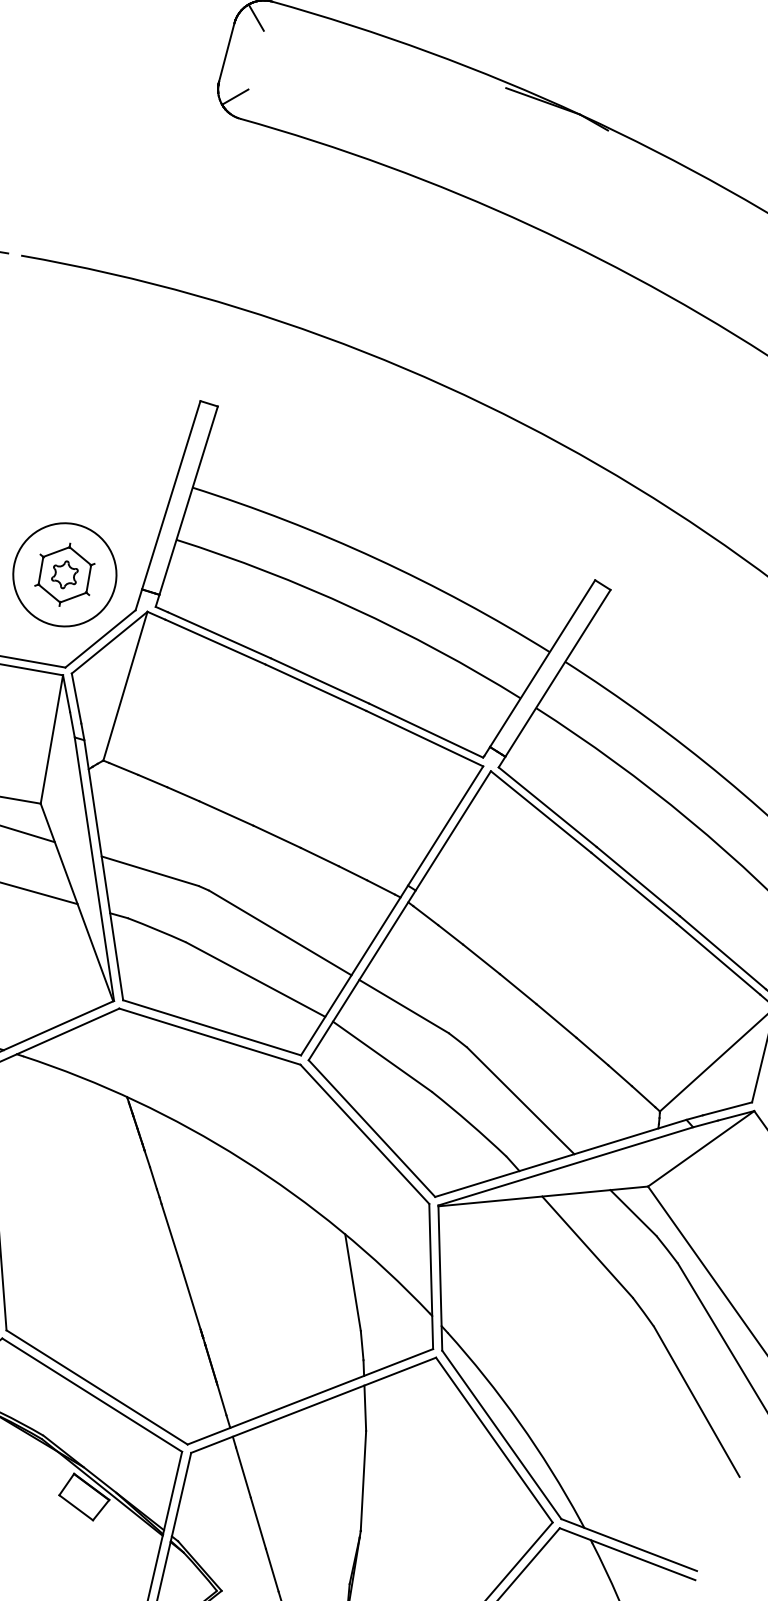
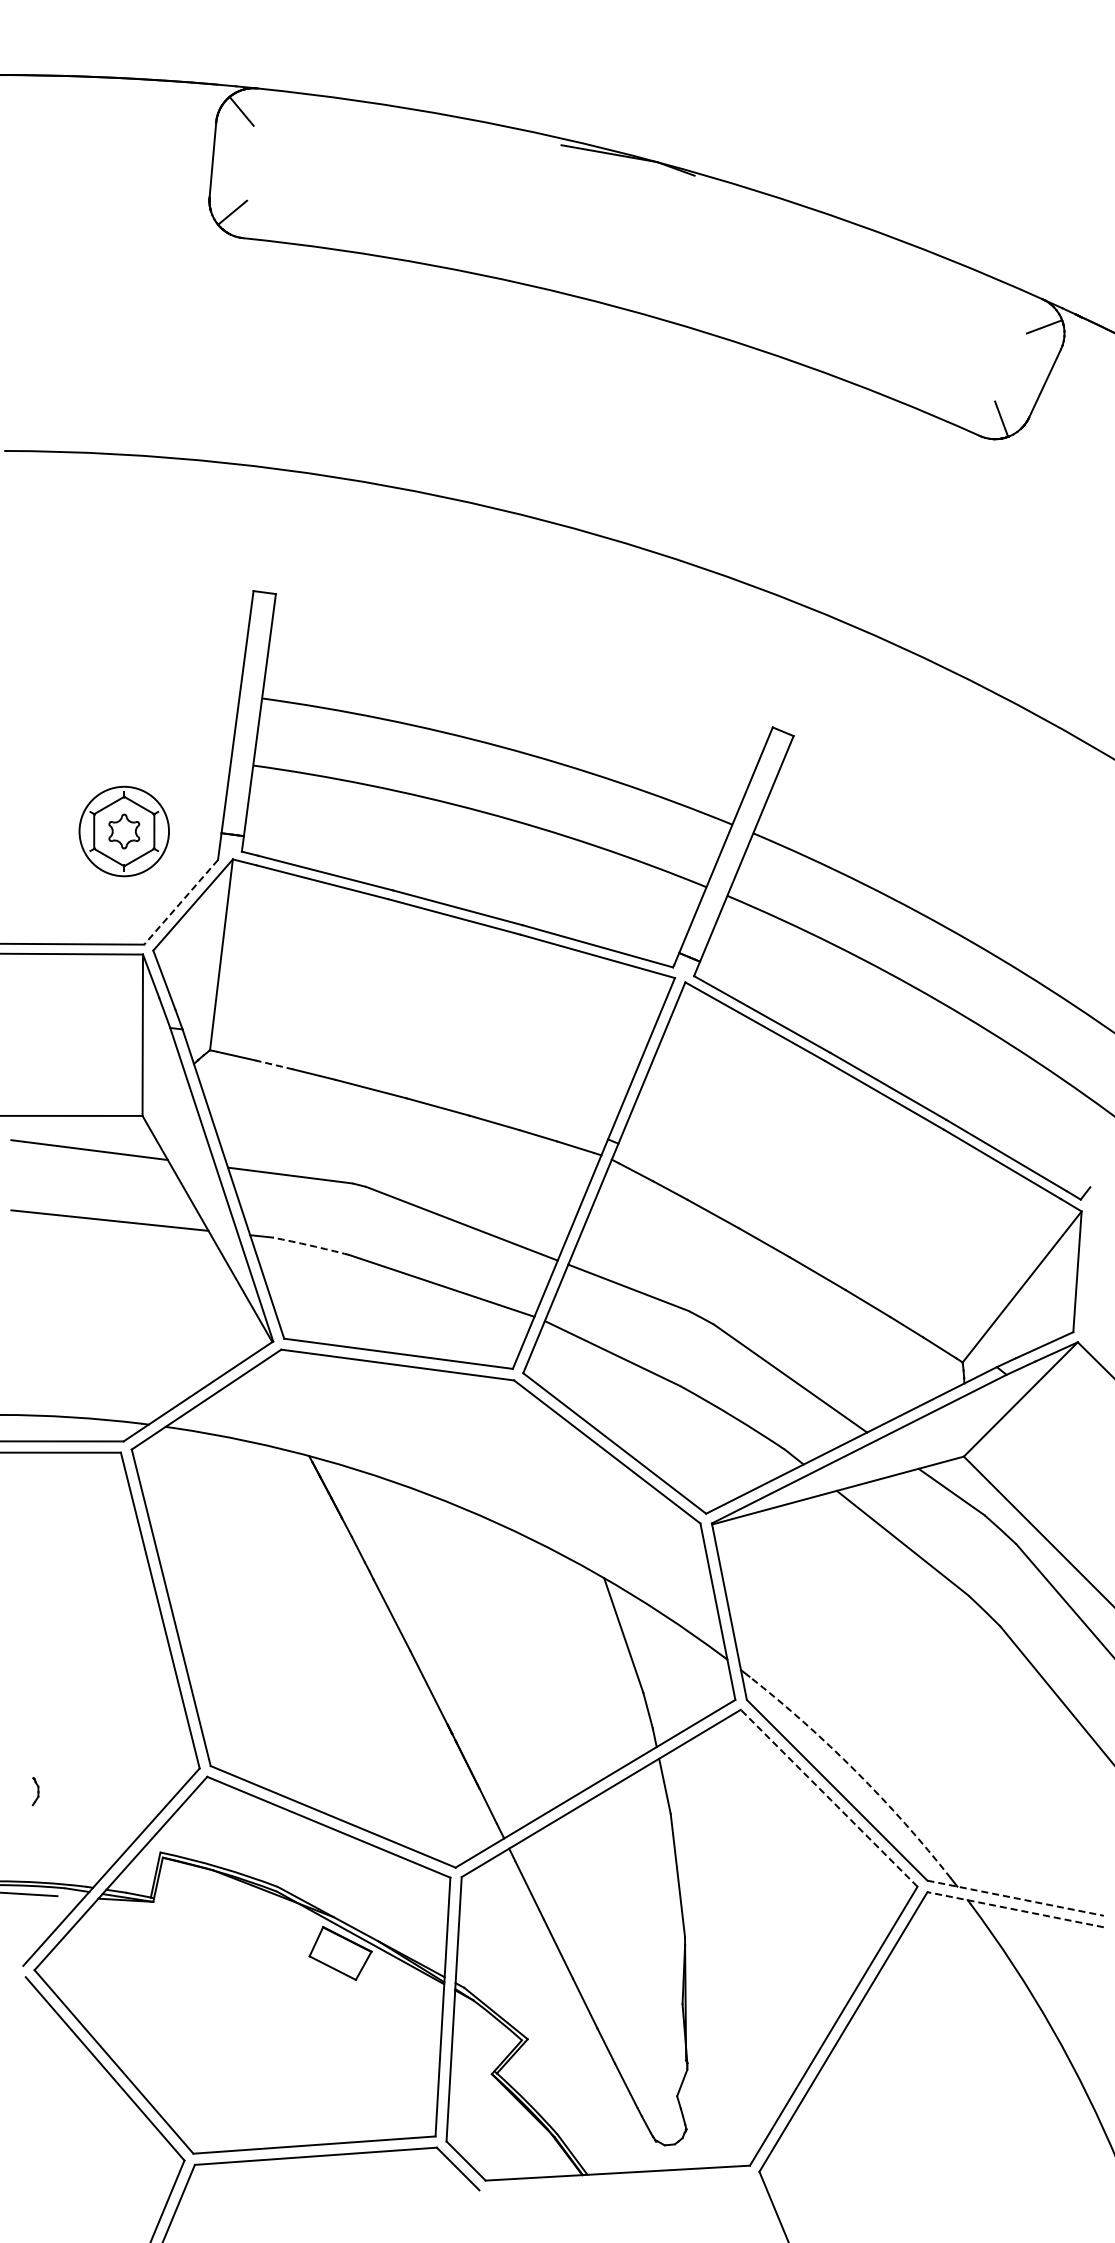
circle: (65, 574) -> (124, 831), size x0.7
line: (99, 638) -> (180, 902), solid -> dashed
line: (152, 780) -> (274, 1064), solid -> dashed
arc: (156, 929) -> (310, 1245), solid -> dashed
arc: (519, 1422) -> (856, 1771), solid -> dashed
line: (493, 1439) -> (828, 1797), solid -> dashed
line: (629, 1545) -> (1015, 1898), solid -> dashed
line: (627, 1553) -> (1015, 1909), solid -> dashed

